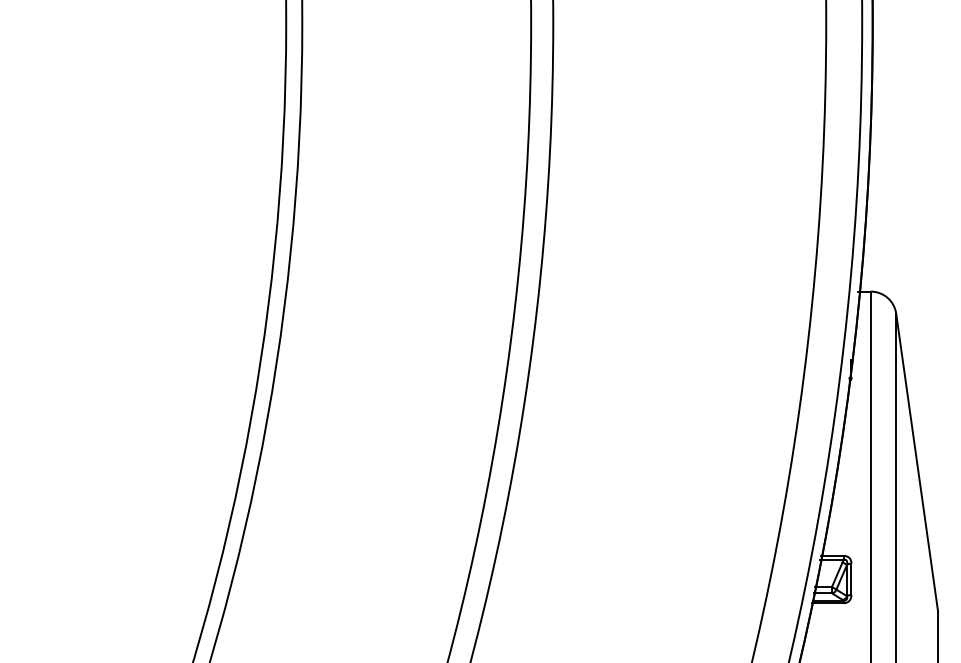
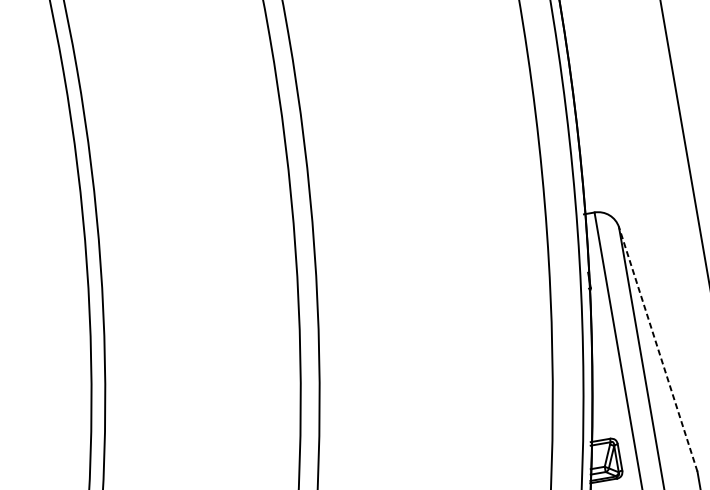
line: (917, 461) -> (658, 348), solid -> dashed

